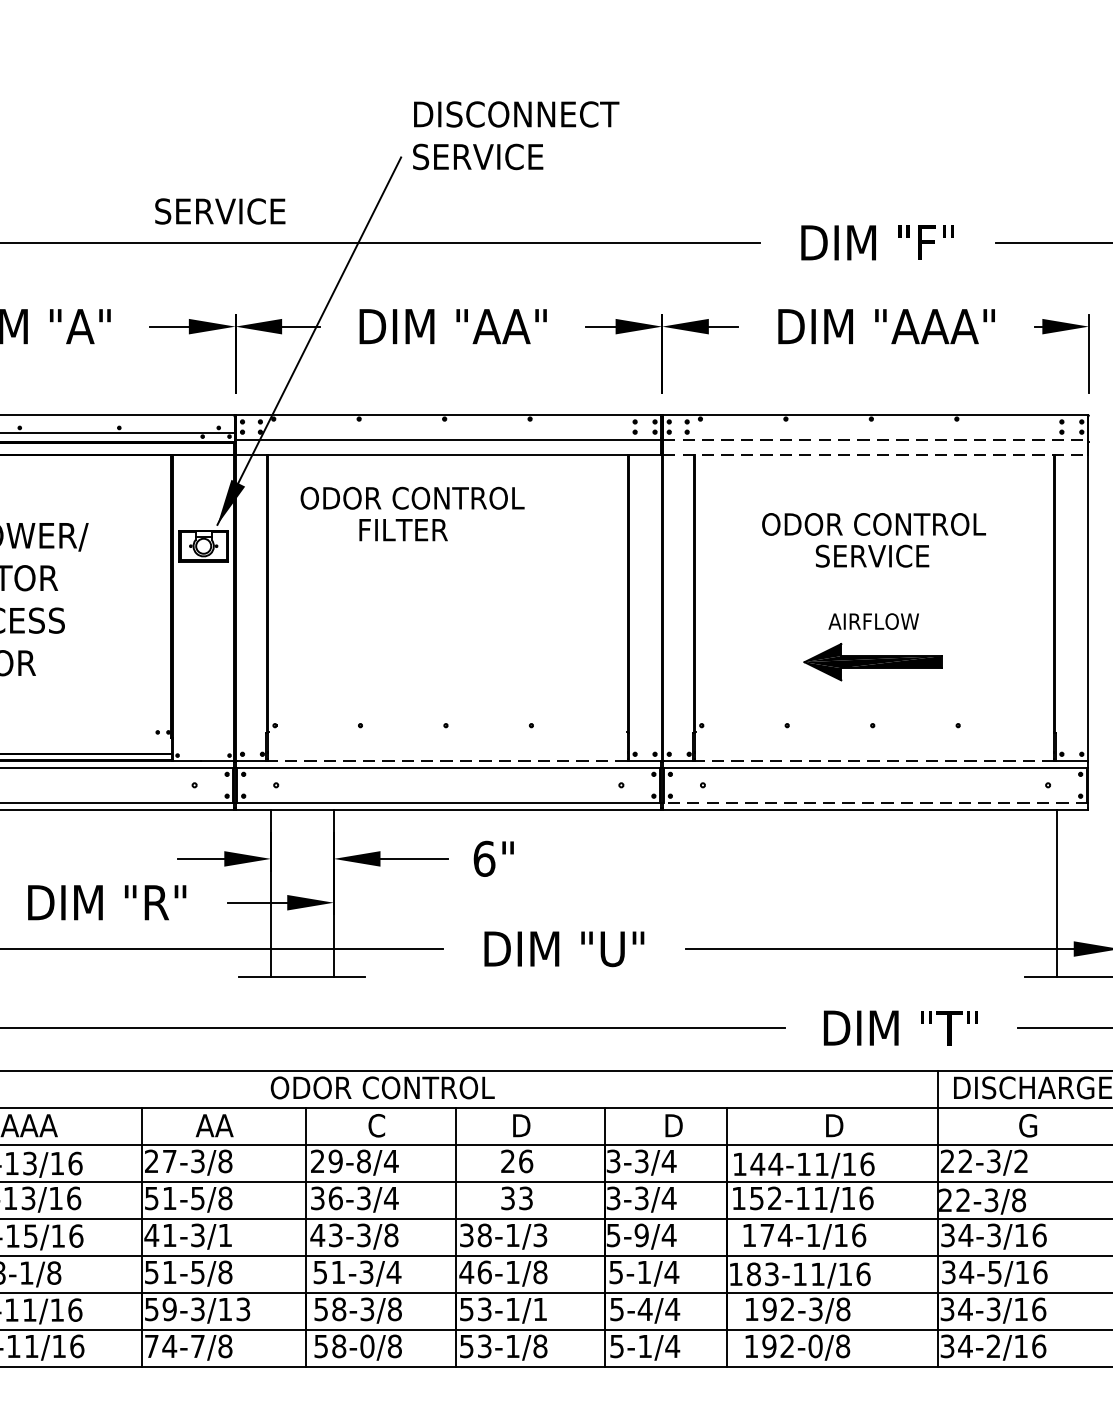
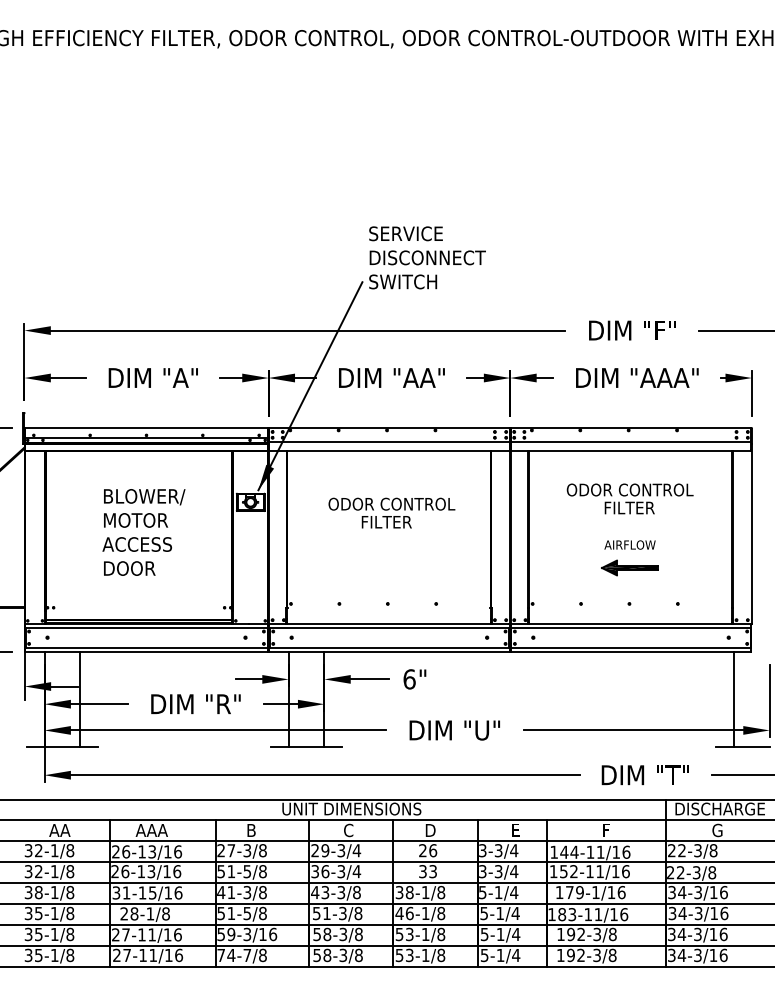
text: (487, 156) -> (411, 281), SERVICE -> SWITCH
text: (219, 210) -> (405, 233), moved
line: (876, 440) -> (631, 442), dashed -> solid
line: (876, 454) -> (631, 450), dashed -> solid
text: (411, 512) -> (391, 512), moved
text: (872, 555) -> (629, 507), SERVICE -> FILTER
part: (872, 661) -> (629, 567), size x0.71
line: (447, 760) -> (388, 623), dashed -> solid
line: (874, 760) -> (630, 623), dashed -> solid
line: (874, 802) -> (630, 647), dashed -> solid
text: (381, 1086) -> (351, 808), ODOR CONTROL -> UNIT DIMENSIONS
text: (214, 1125) -> (256, 830), AA -> B
text: (673, 1125) -> (516, 830), D -> E
text: (835, 1125) -> (608, 830), D -> F
text: (364, 1161) -> (341, 850), 29-8/4 -> 29-3/4
text: (1021, 1161) -> (713, 850), 22-3/2 -> 22-3/8
text: (224, 1235) -> (262, 892), 41-3/1 -> 41-3/8
text: (540, 1235) -> (441, 892), 38-1/3 -> 38-1/8
text: (641, 1235) -> (498, 892), 5-9/4 -> 5-1/4
text: (784, 1235) -> (579, 892), 174-1/16 -> 179-1/16
text: (994, 1270) -> (698, 912), 34-5/16 -> 34-3/16
text: (394, 1272) -> (358, 913), 51-3/4 -> 51-3/8
text: (244, 1309) -> (273, 934), 59-3/13 -> 59-3/16
text: (540, 1309) -> (441, 934), 53-1/1 -> 53-1/8
text: (644, 1309) -> (500, 934), 5-4/4 -> 5-1/4
text: (367, 1346) -> (343, 955), 58-0/8 -> 58-3/8
text: (816, 1346) -> (597, 955), 192-0/8 -> 192-3/8
text: (992, 1346) -> (697, 955), 34-2/16 -> 34-3/16

